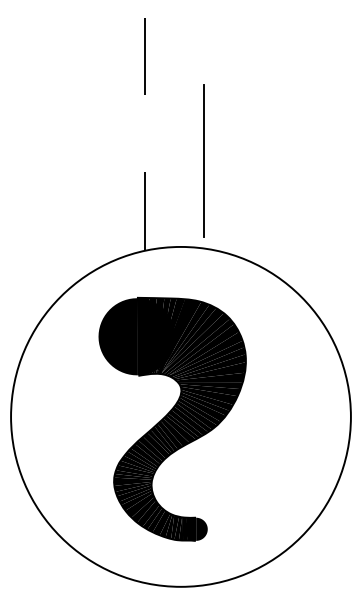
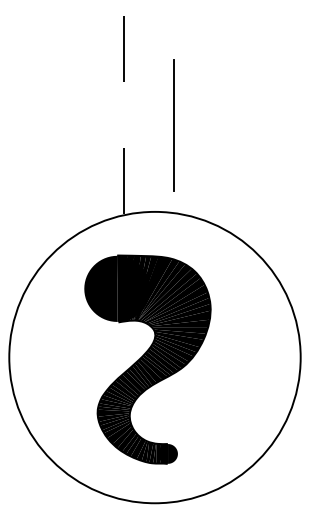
line: (203, 160) -> (174, 124), moved

